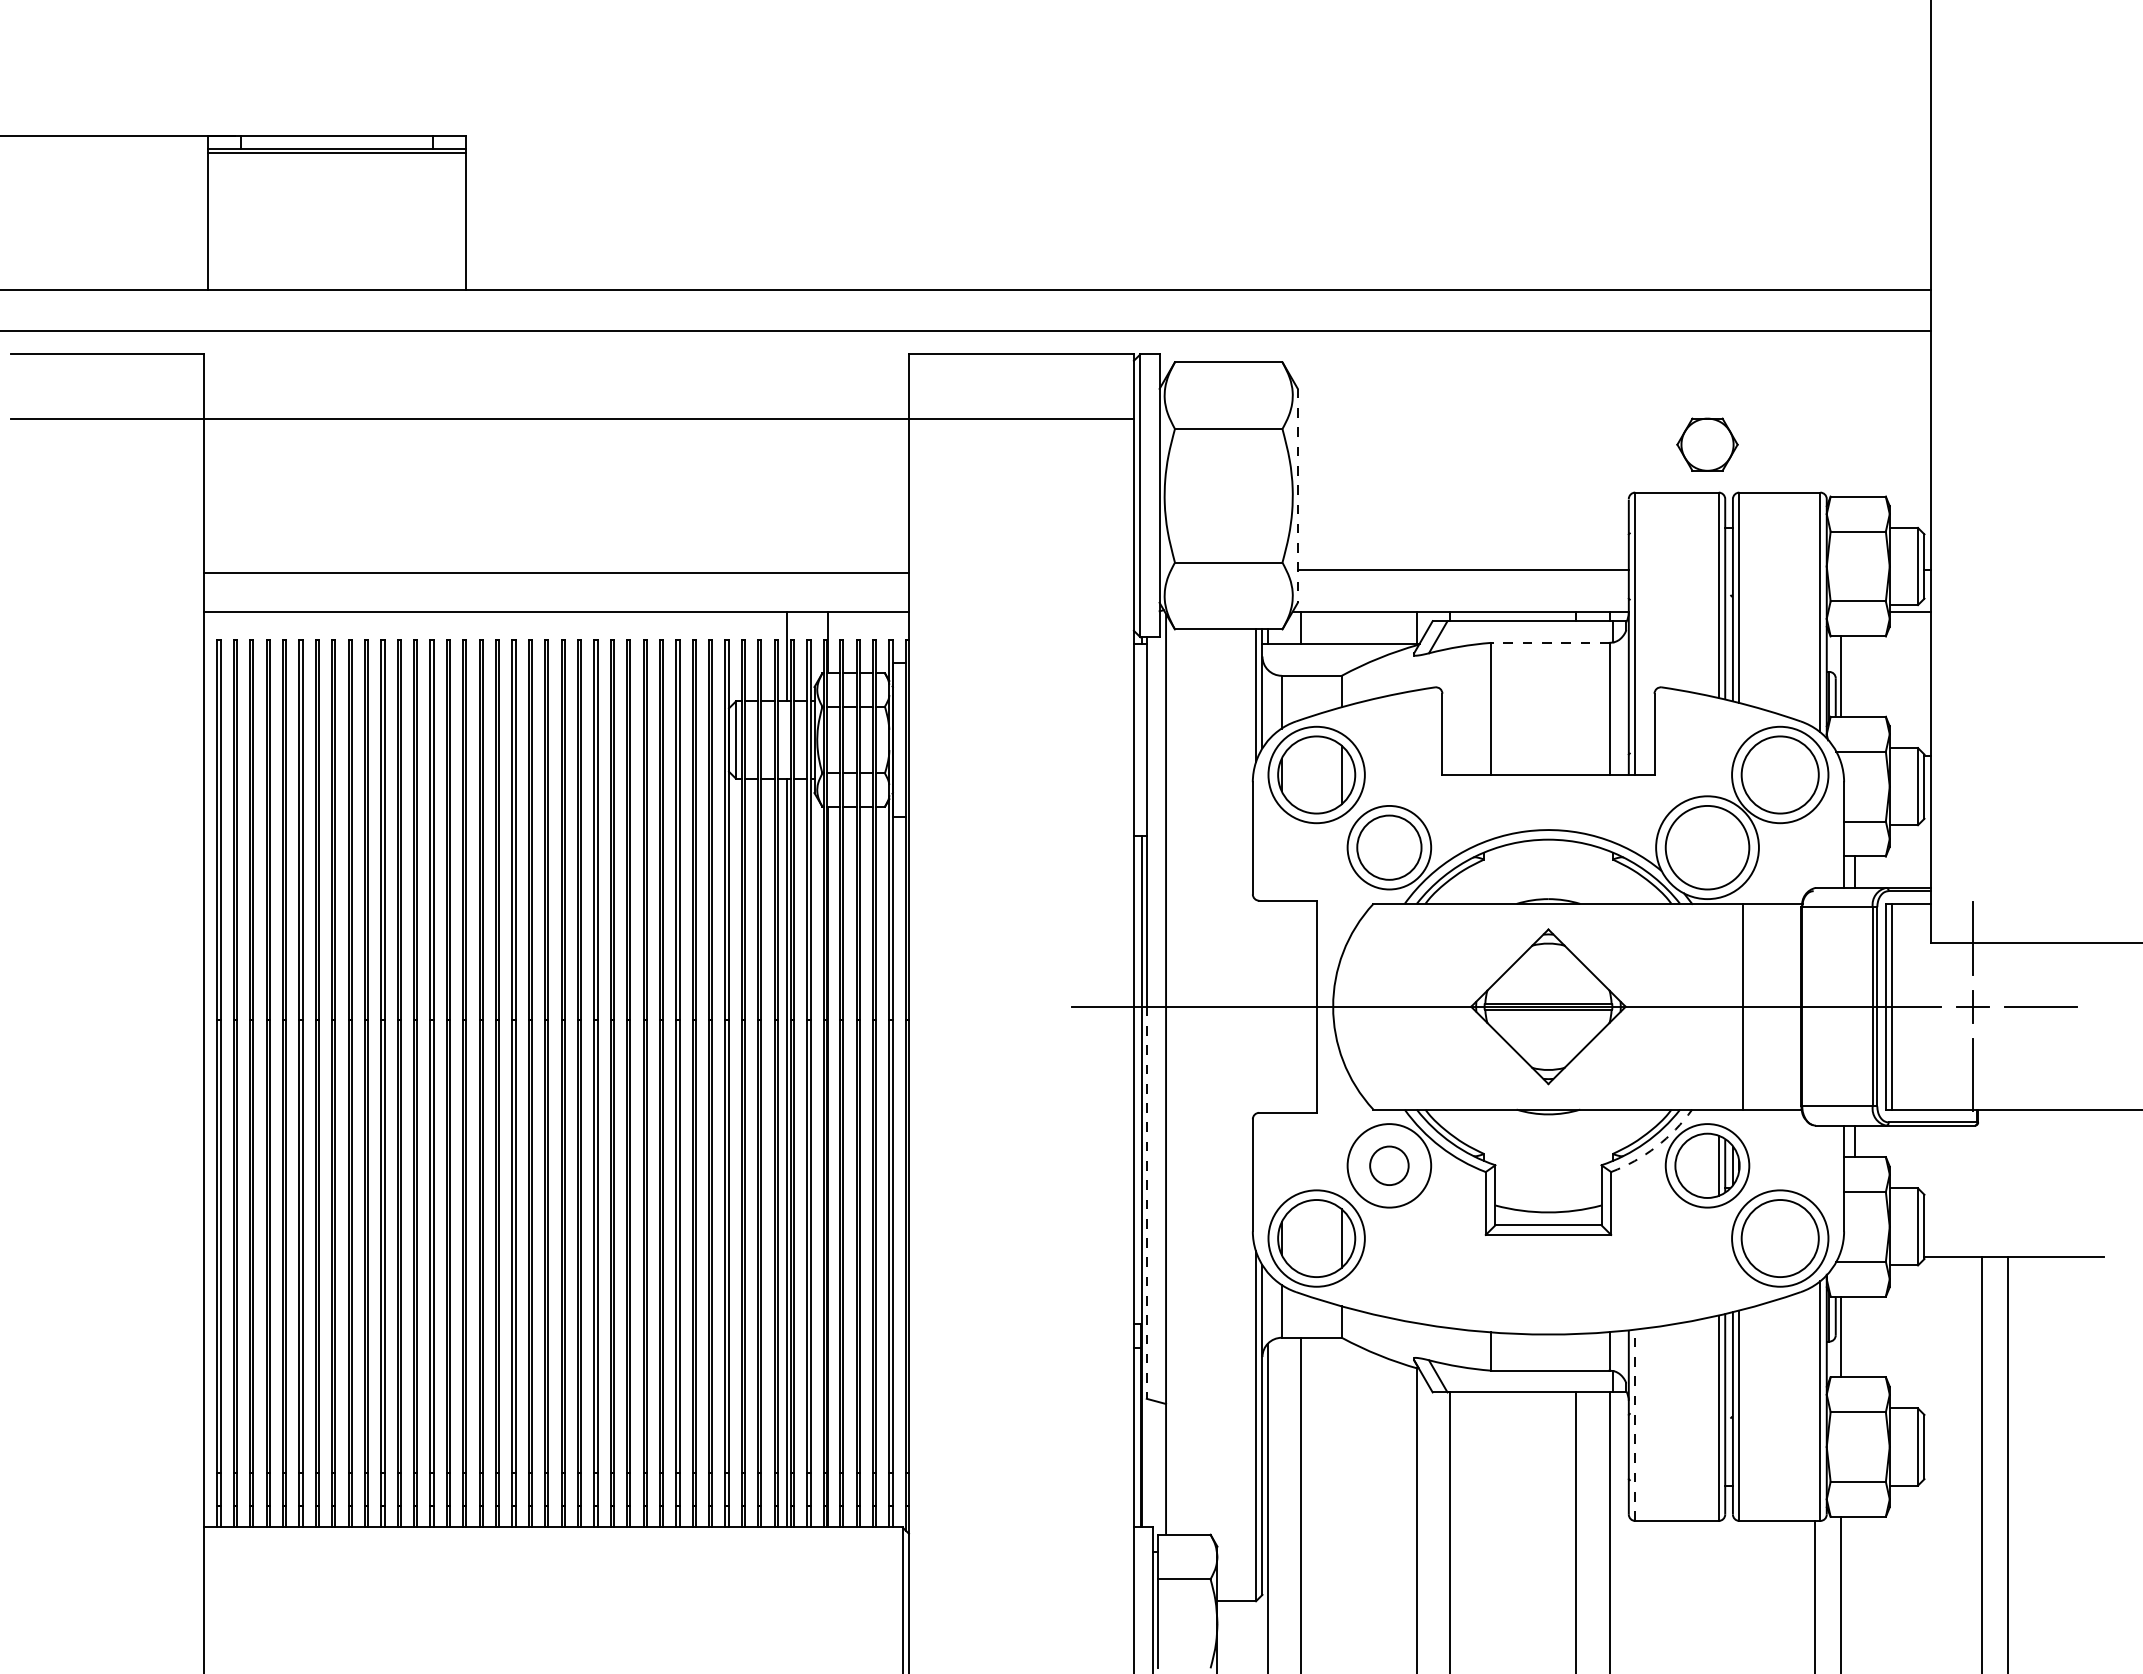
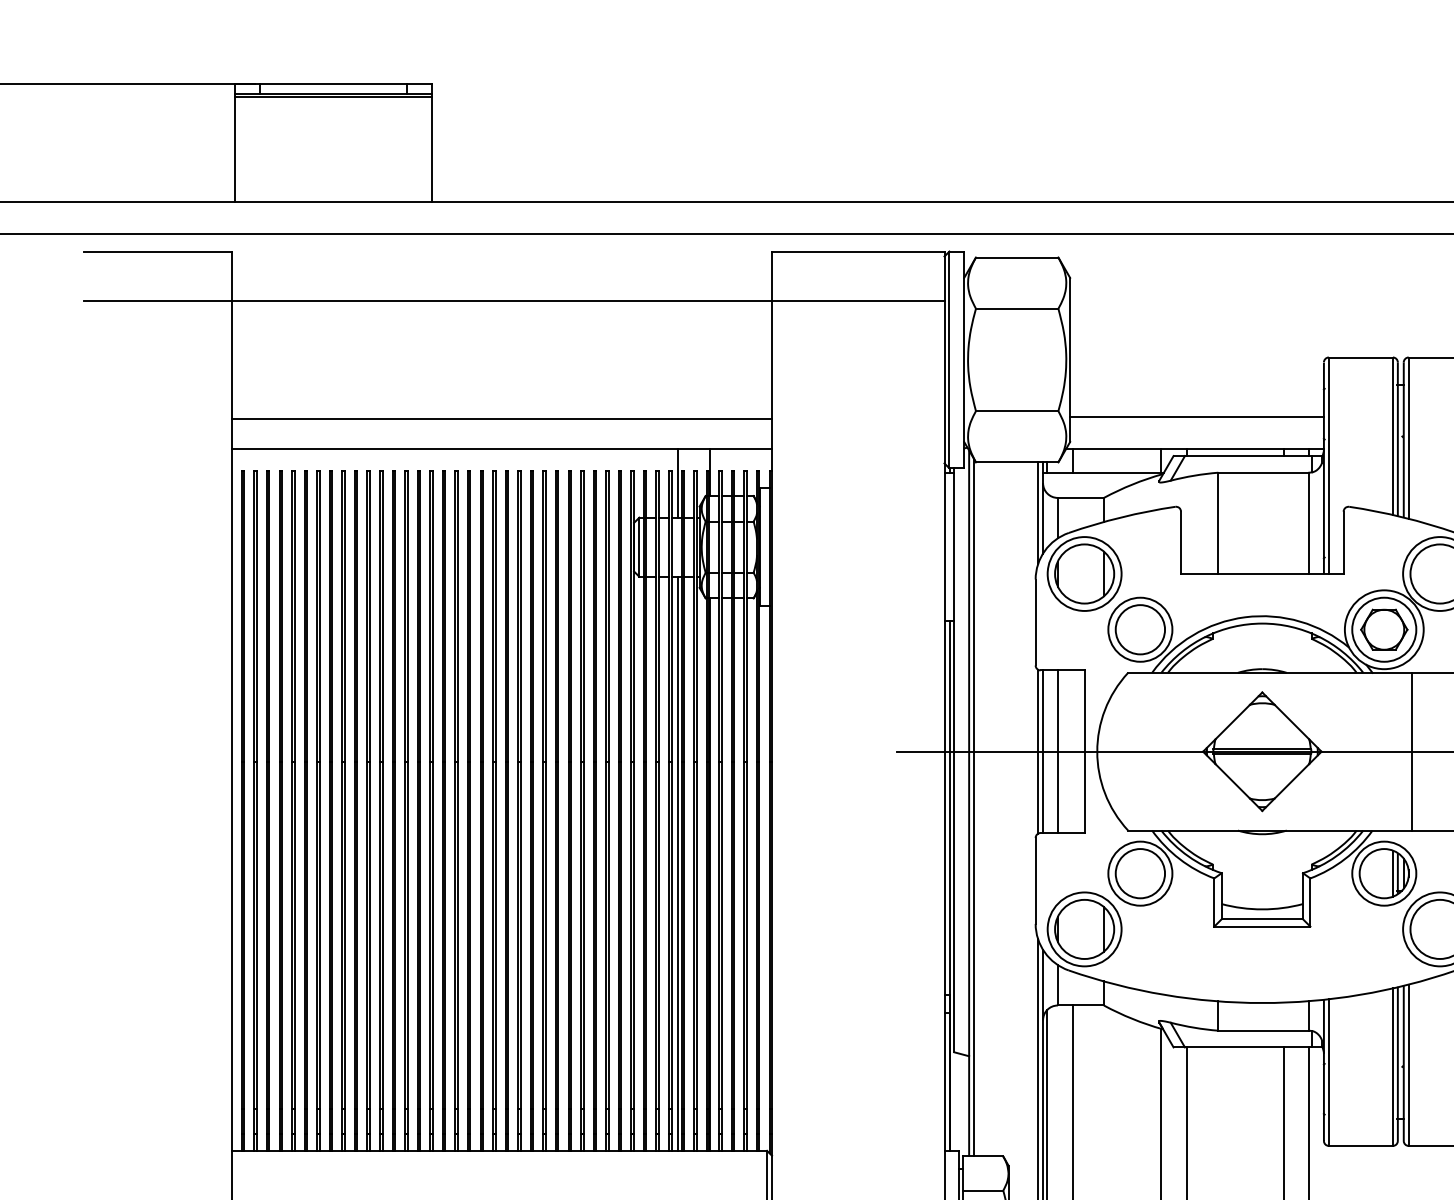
part: (1707, 444) -> (1384, 629), moved
line: (1297, 496) -> (1069, 360), dashed -> solid
line: (1549, 642) -> (1263, 472), dashed -> solid
line: (1256, 1006) -> (1038, 751), added
line: (1262, 1006) -> (1043, 751), added
line: (1281, 1006) -> (1057, 751), added
line: (1172, 1079) -> (974, 807), added
arc: (1656, 1146) -> (1345, 858), dashed -> solid
circle: (1389, 1165) -> (1140, 873), size x1.67
line: (1146, 1203) -> (954, 902), dashed -> solid
line: (1635, 1425) -> (1329, 1072), dashed -> solid

